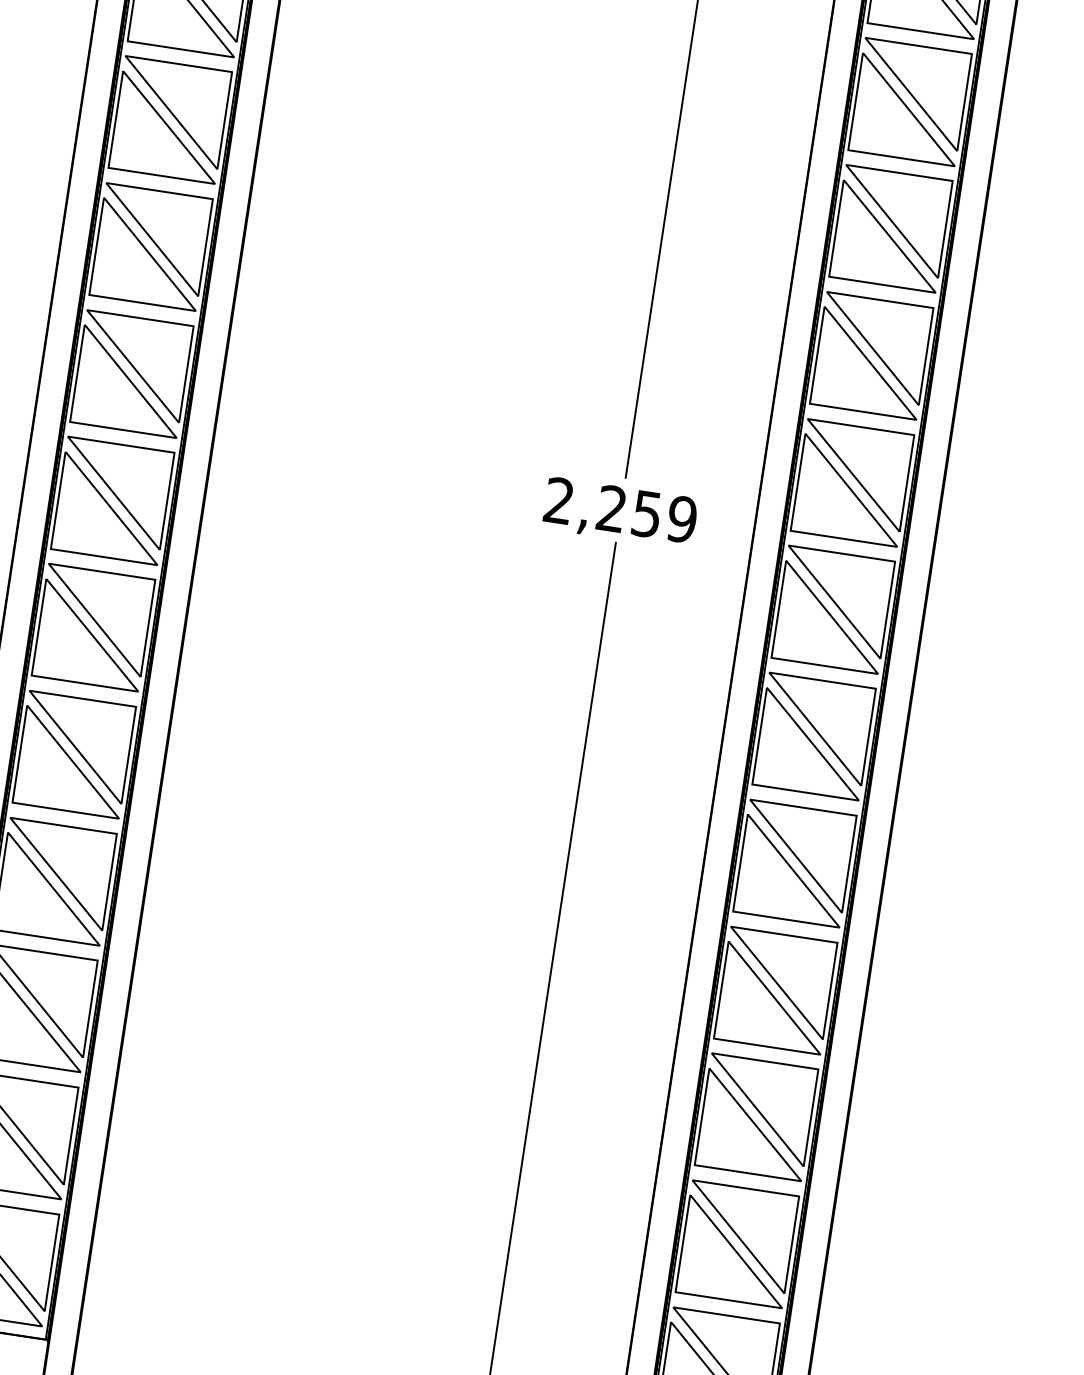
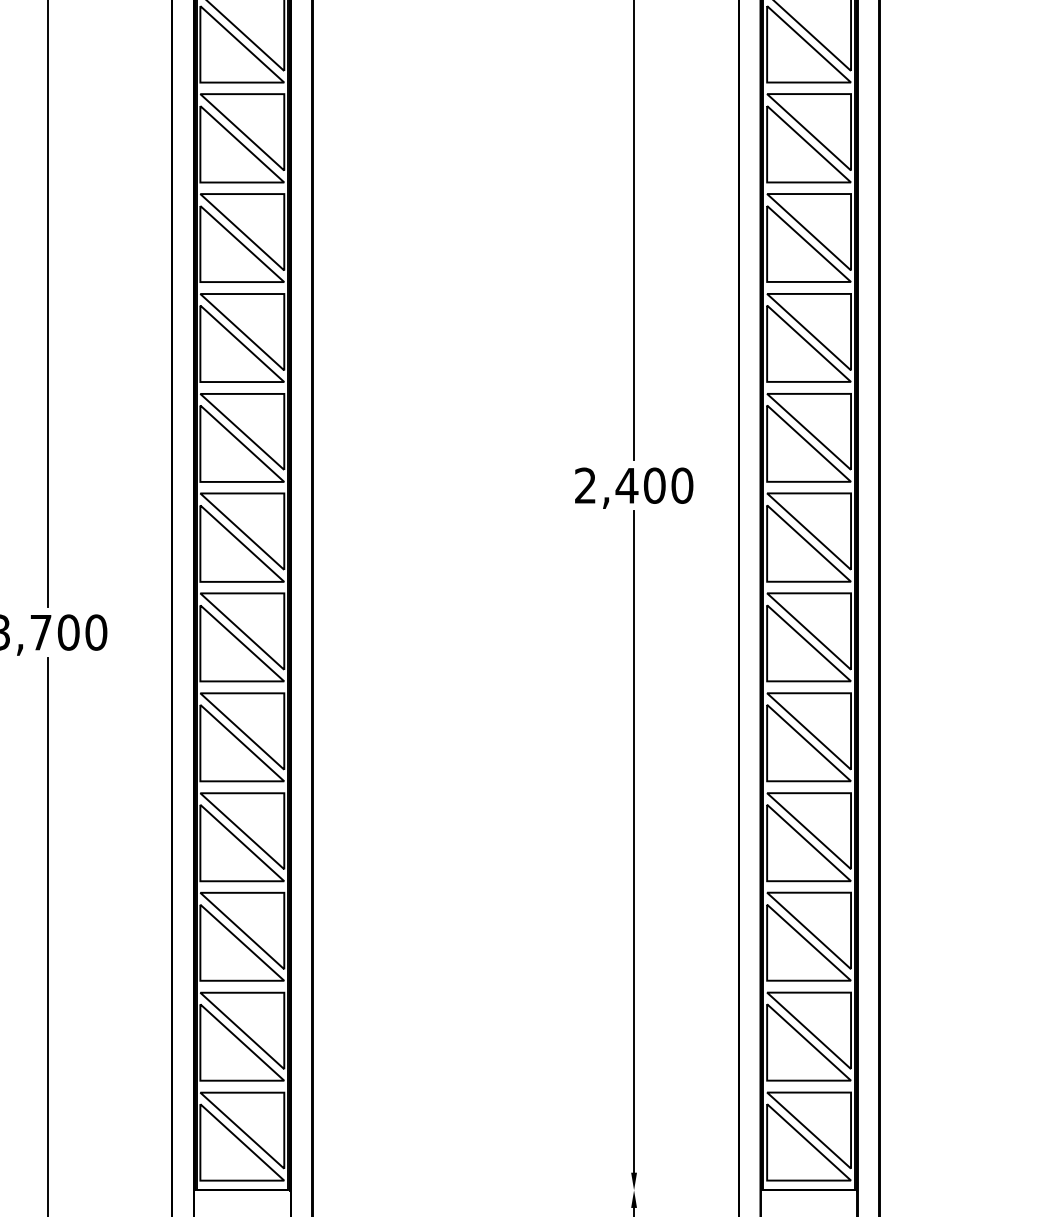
text: (646, 513) -> (654, 485), 2,259 -> 2,400

